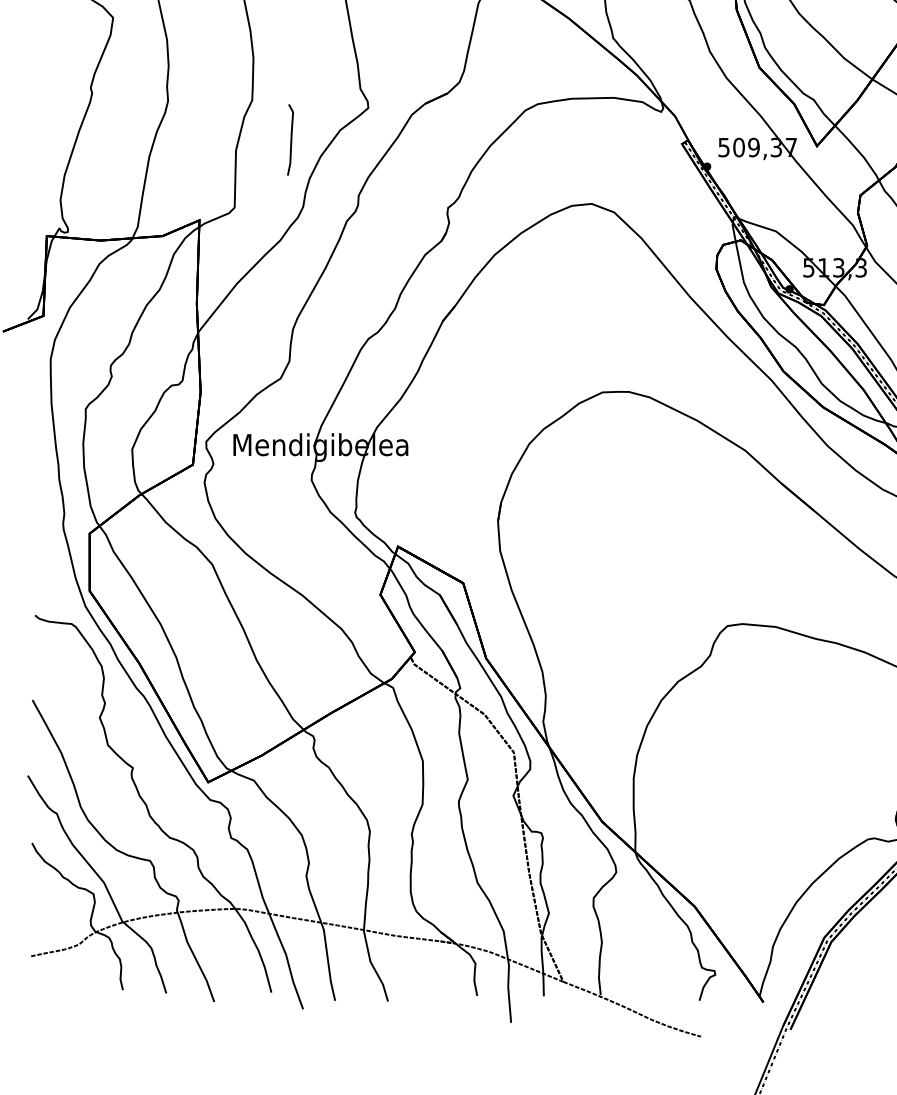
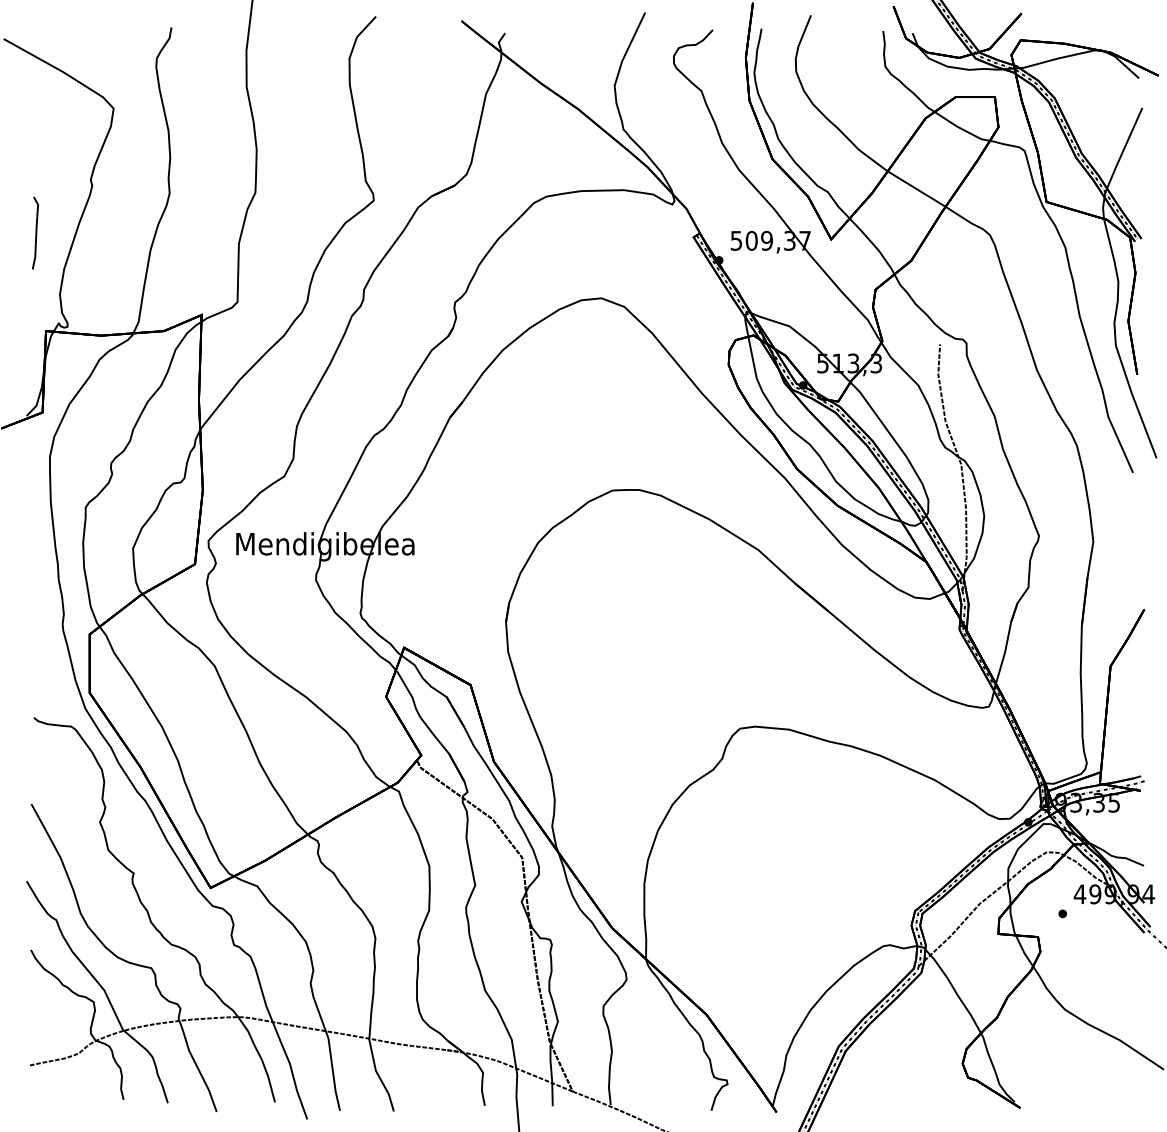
line: (290, 139) -> (35, 232), moved

